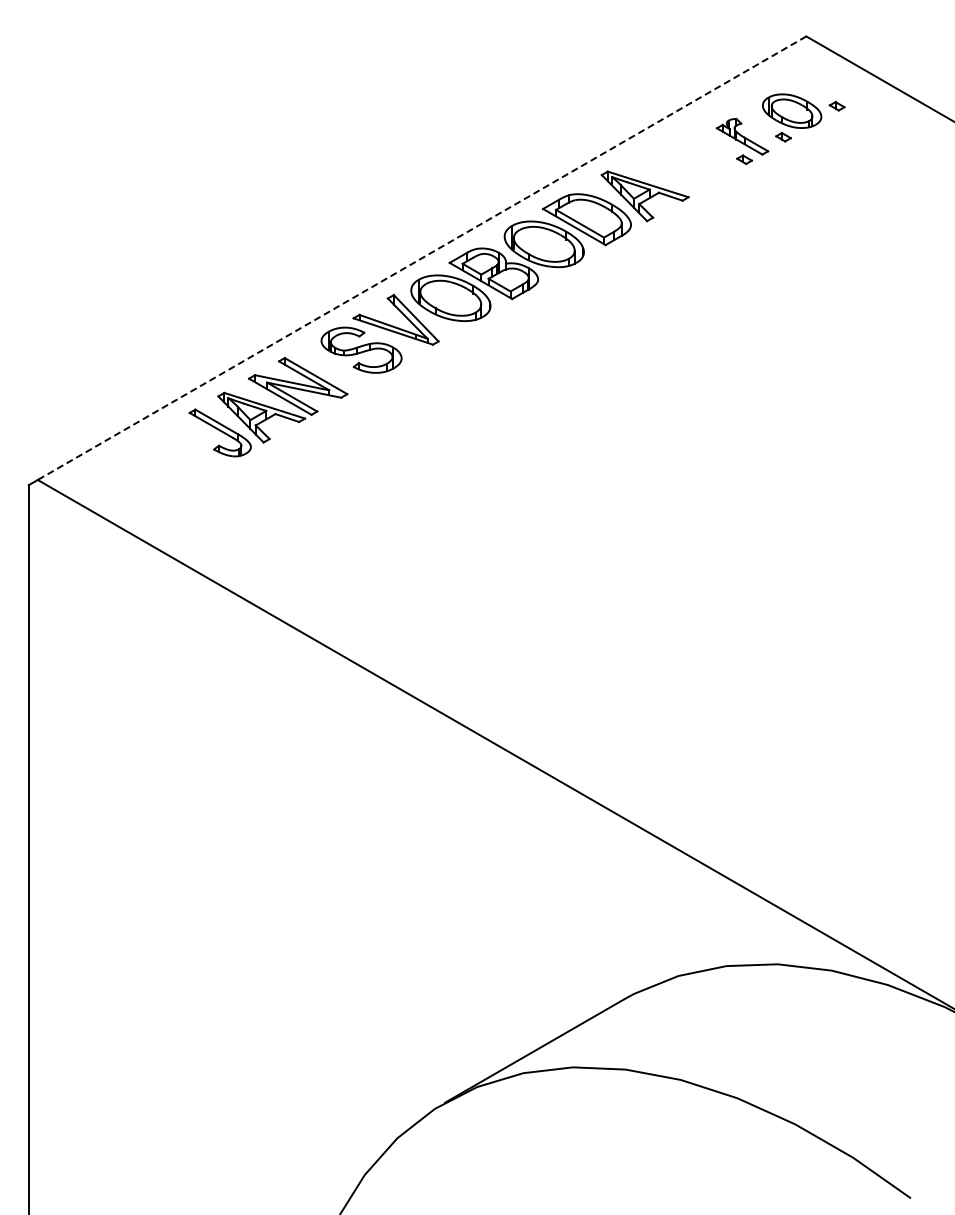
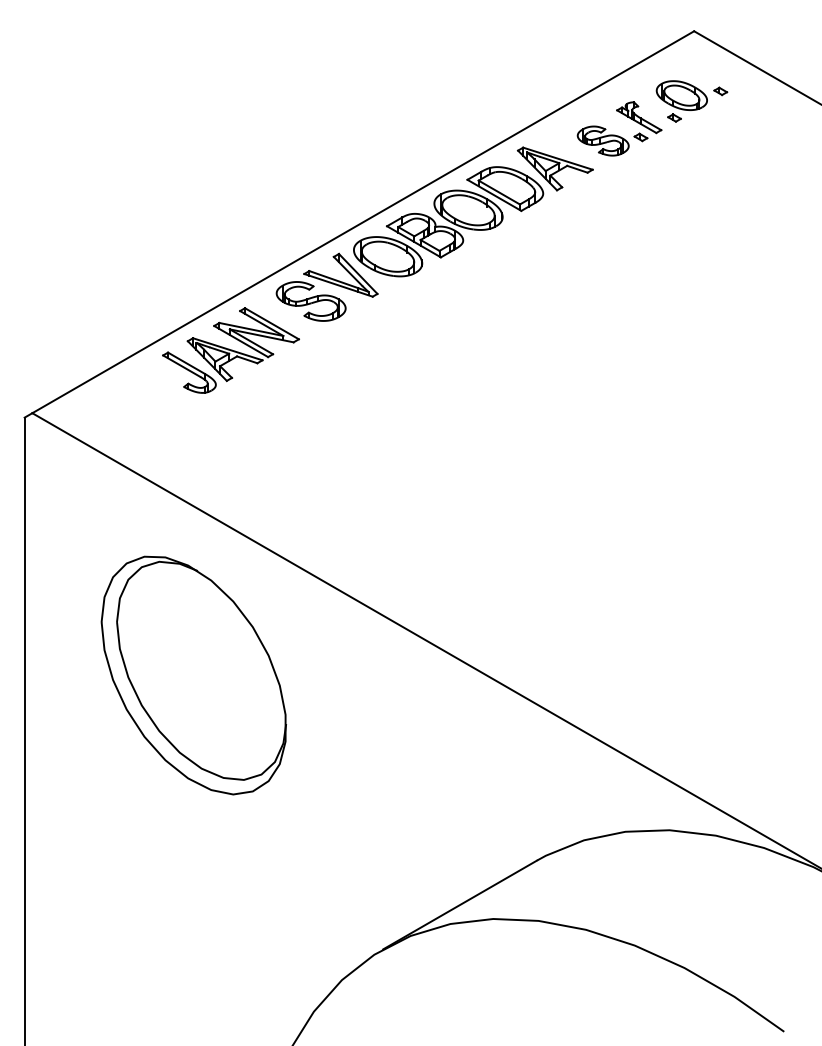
part: (700, 163) -> (603, 140), added
line: (422, 258) -> (363, 222), dashed -> solid
part: (225, 784) -> (194, 675), added

